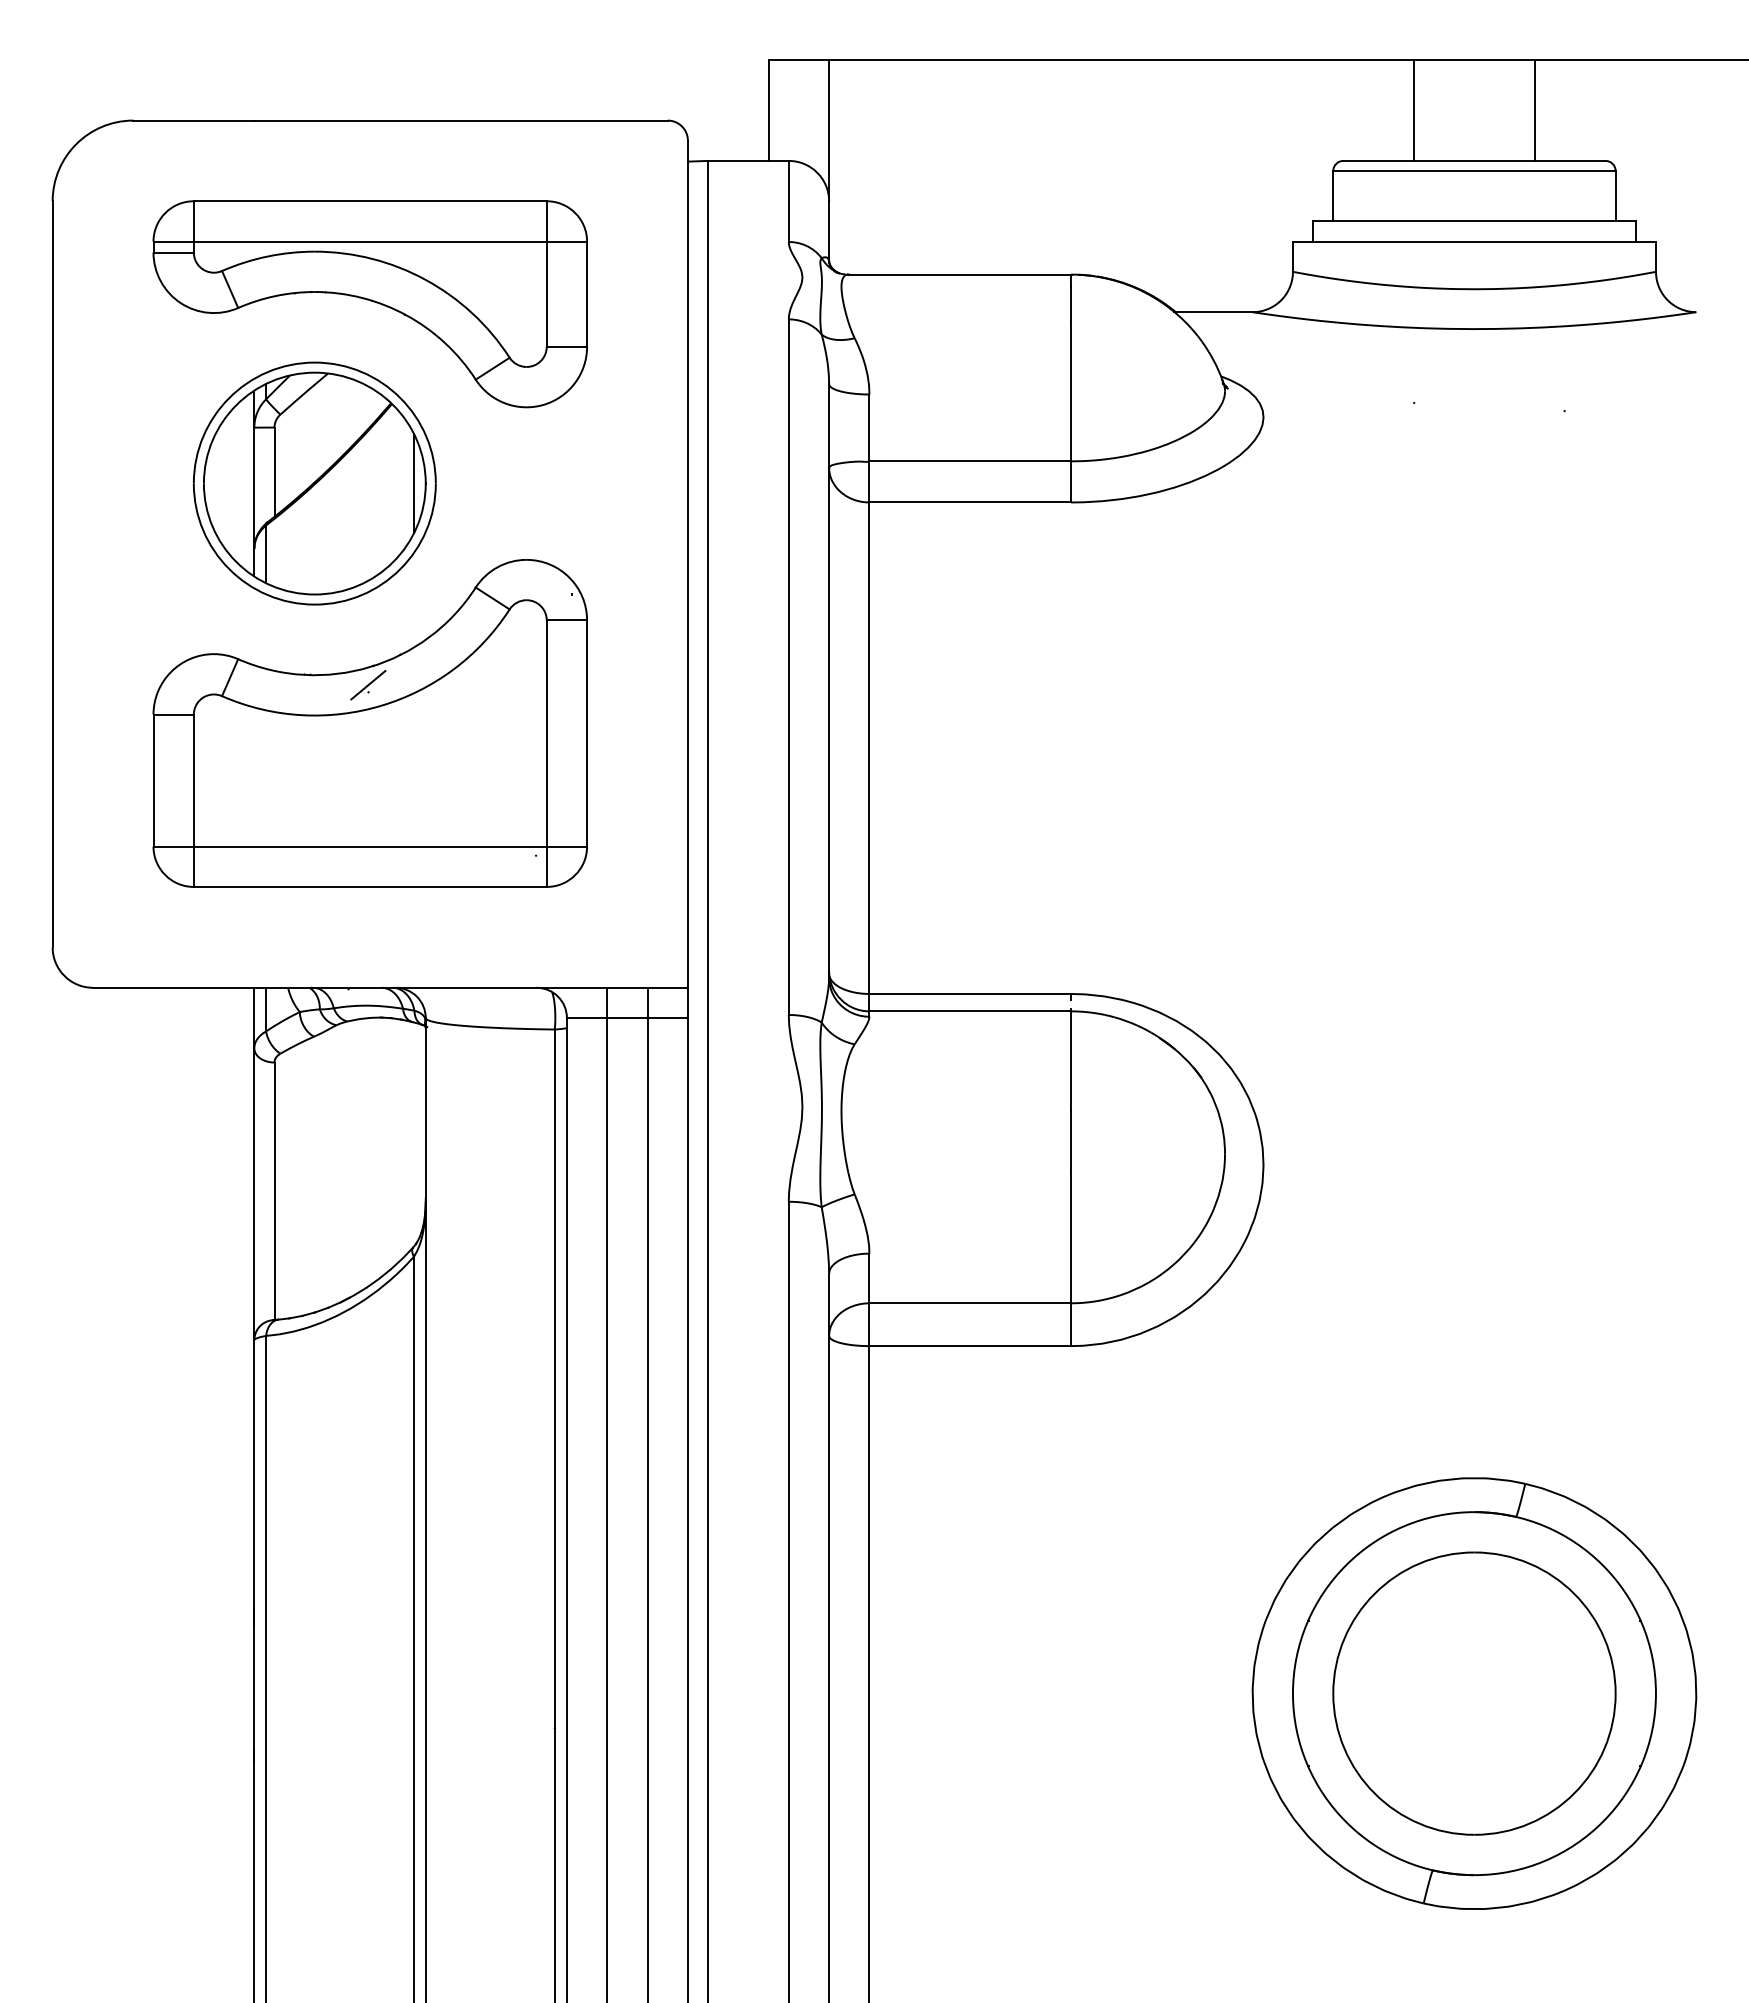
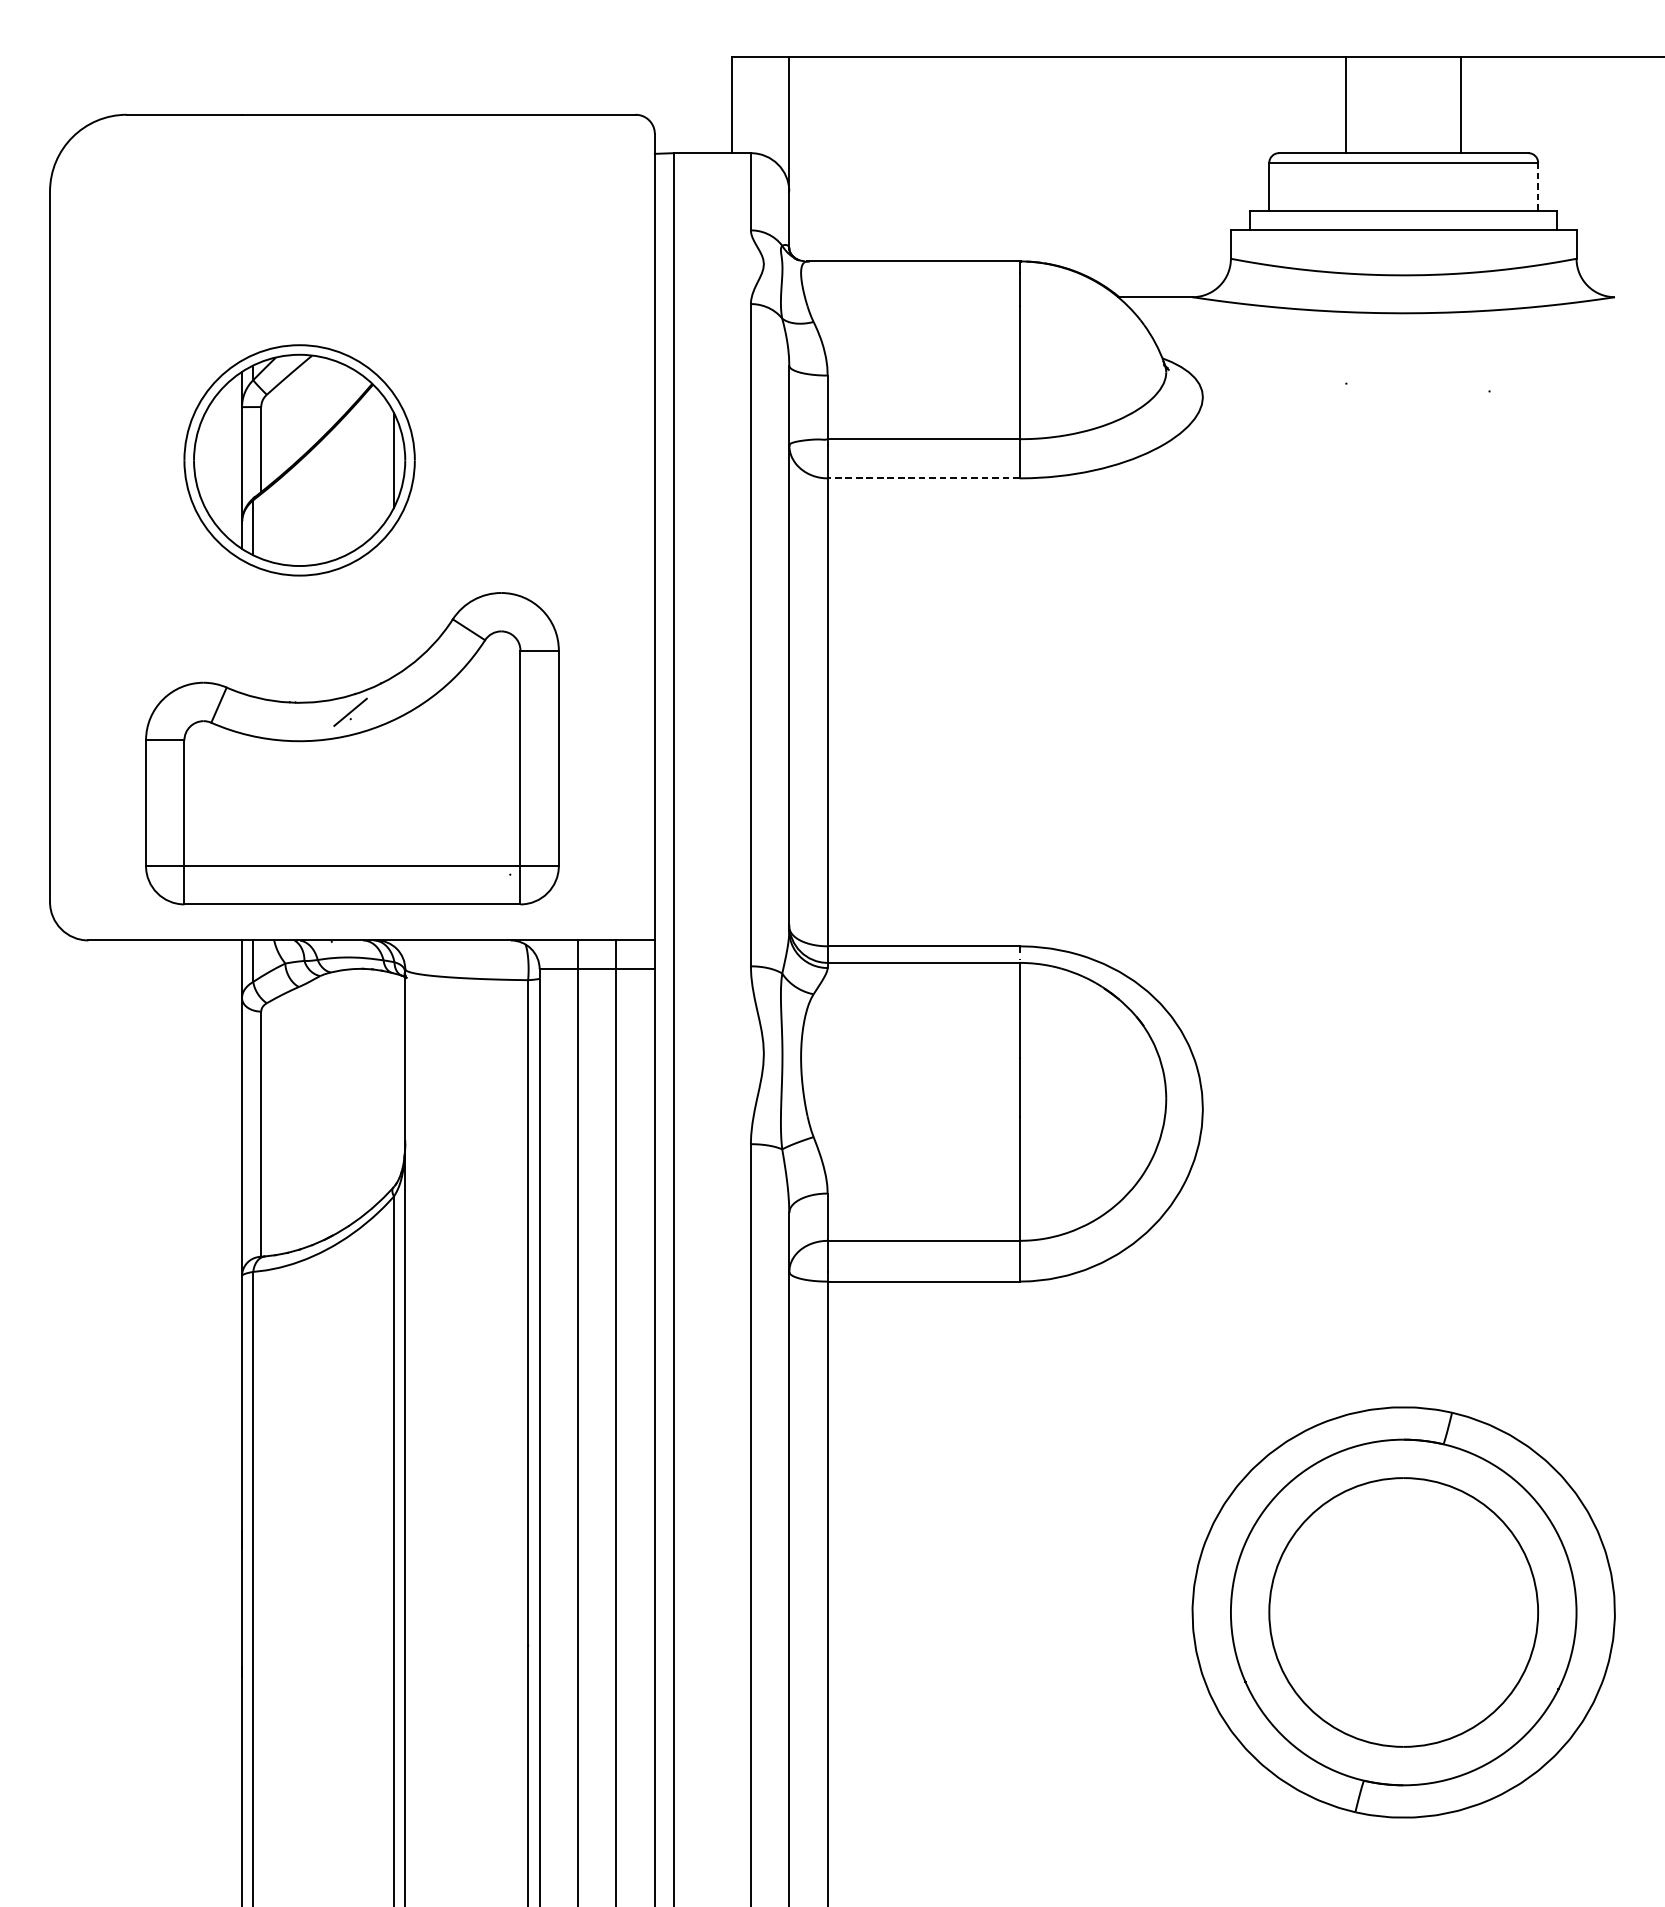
line: (1615, 195) -> (1538, 186), solid -> dashed
part: (369, 304) -> (351, 289), removed
line: (970, 502) -> (923, 478), solid -> dashed
part: (369, 723) -> (351, 748), moved

